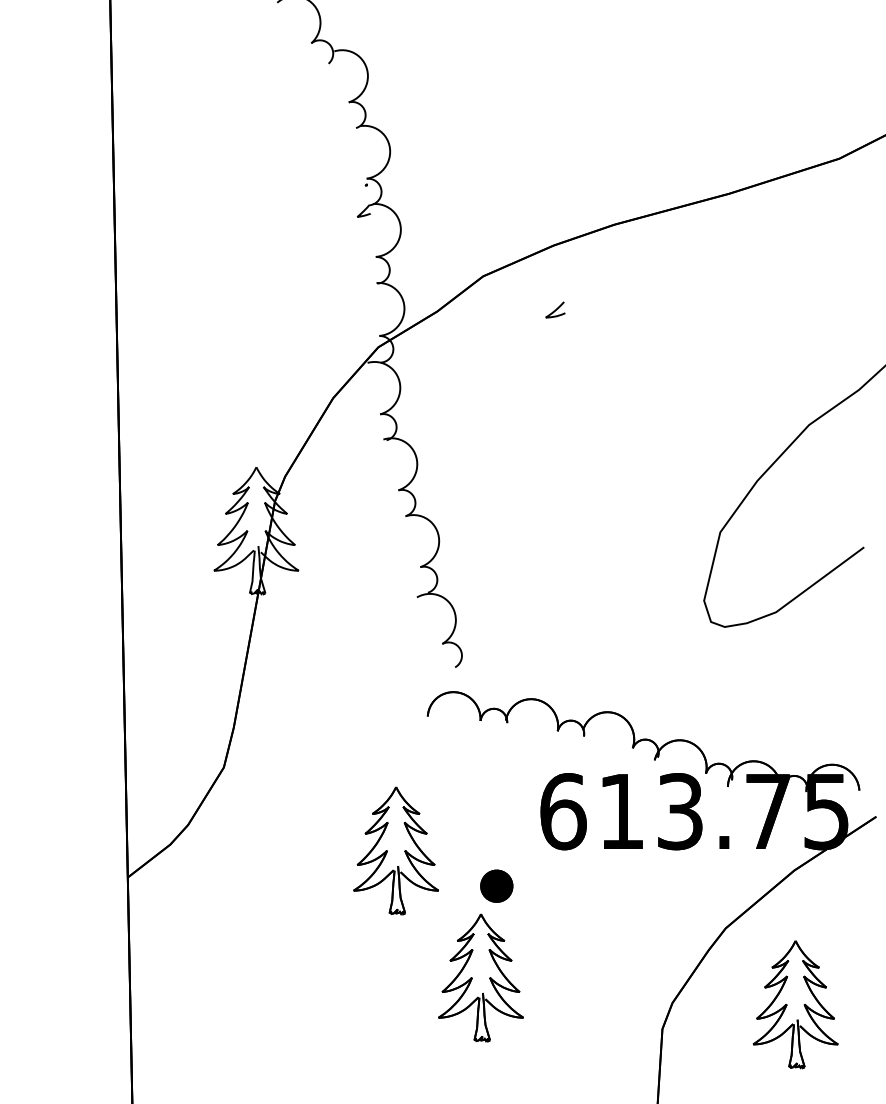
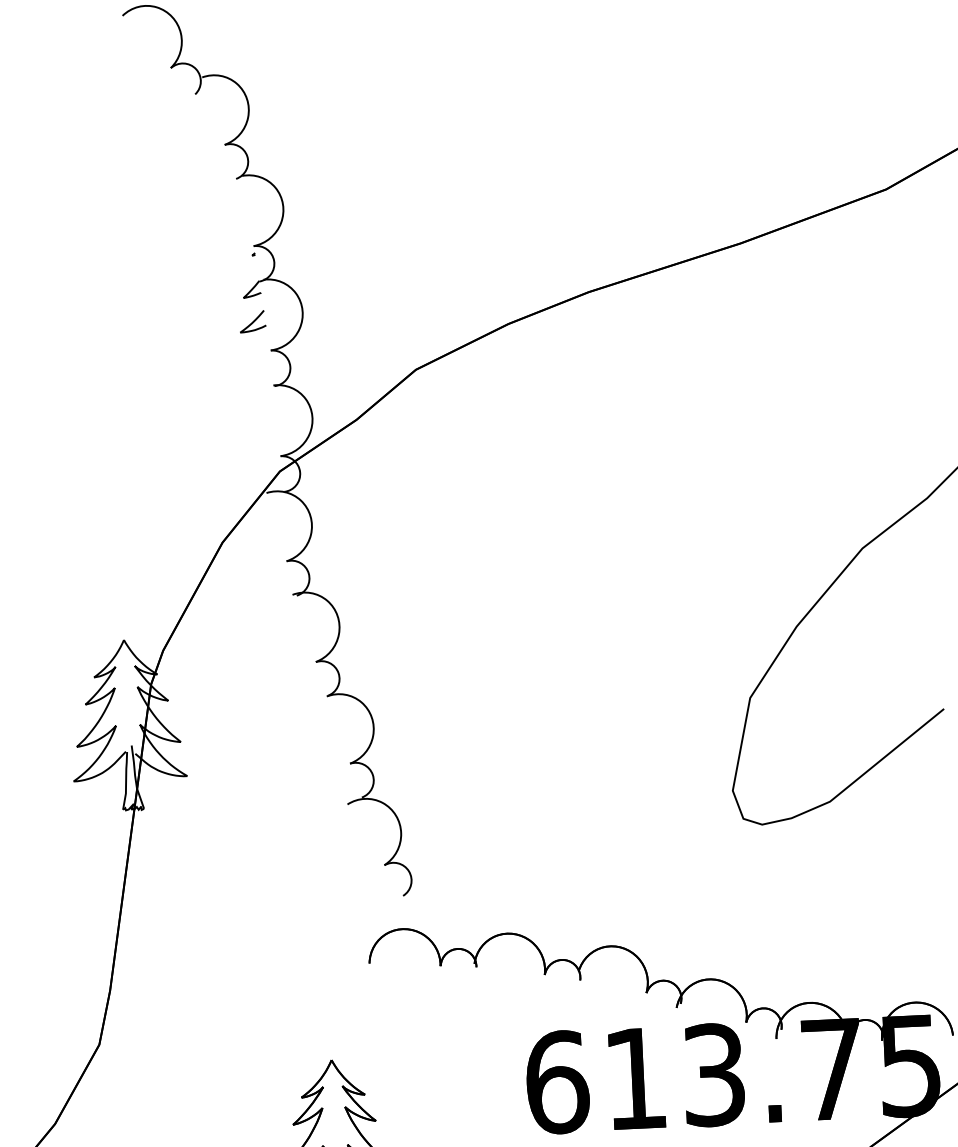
curve: (555, 309) -> (252, 321), moved

